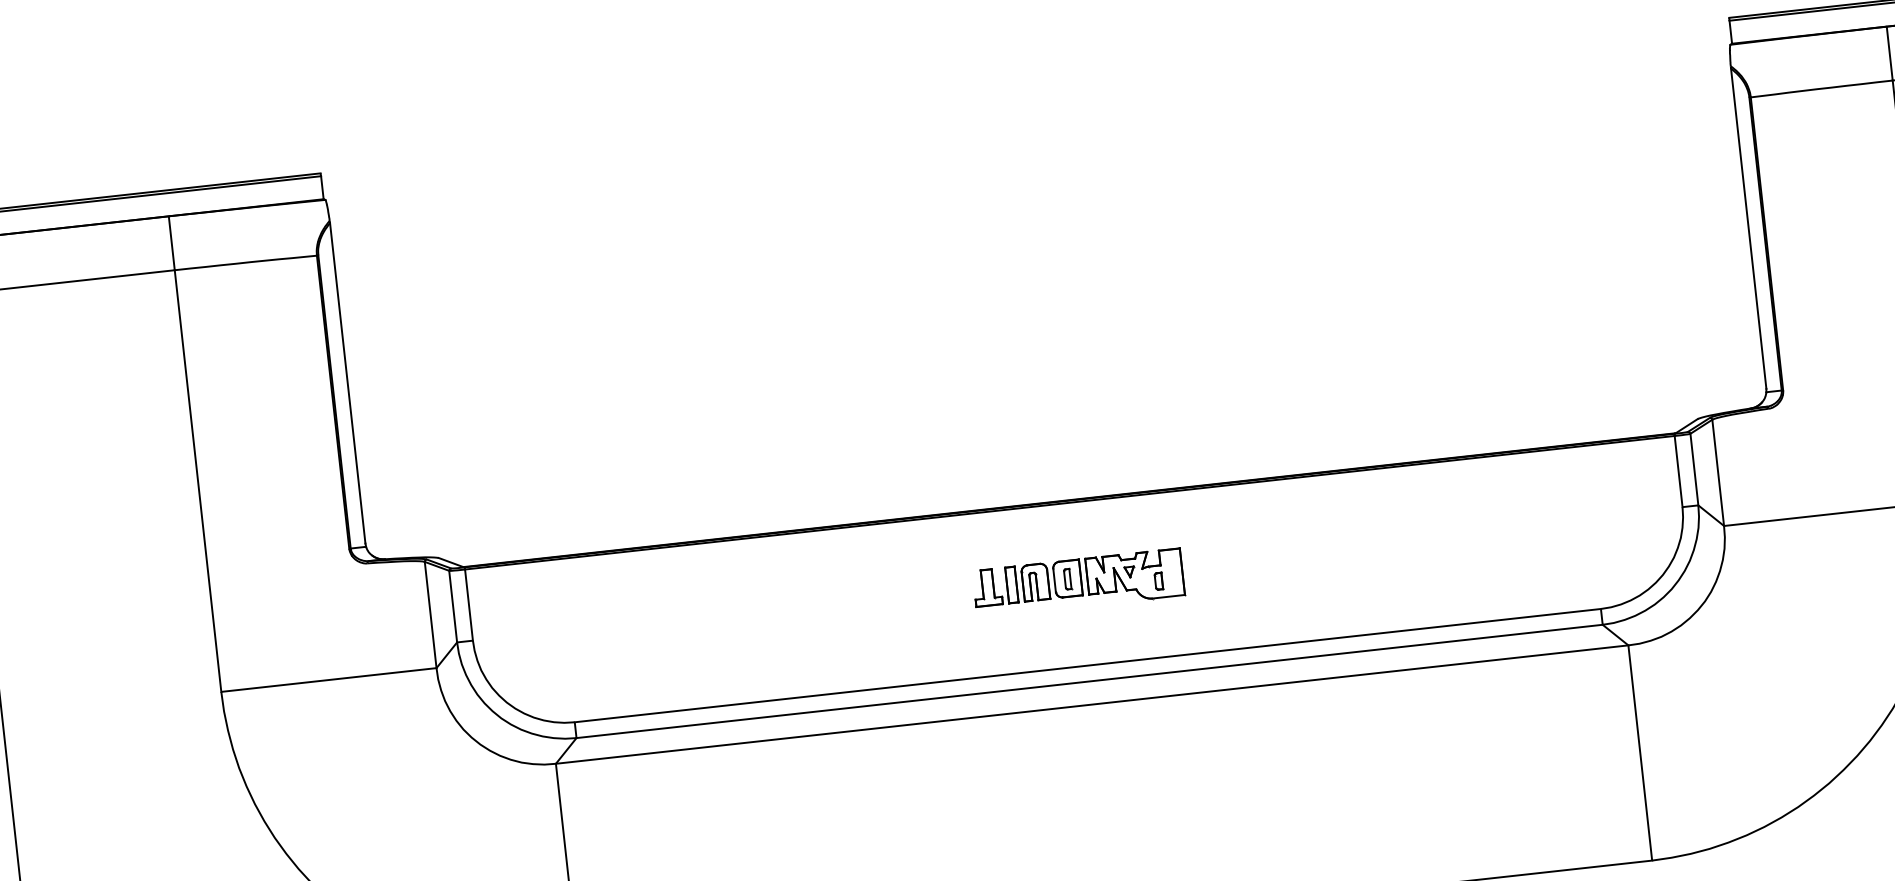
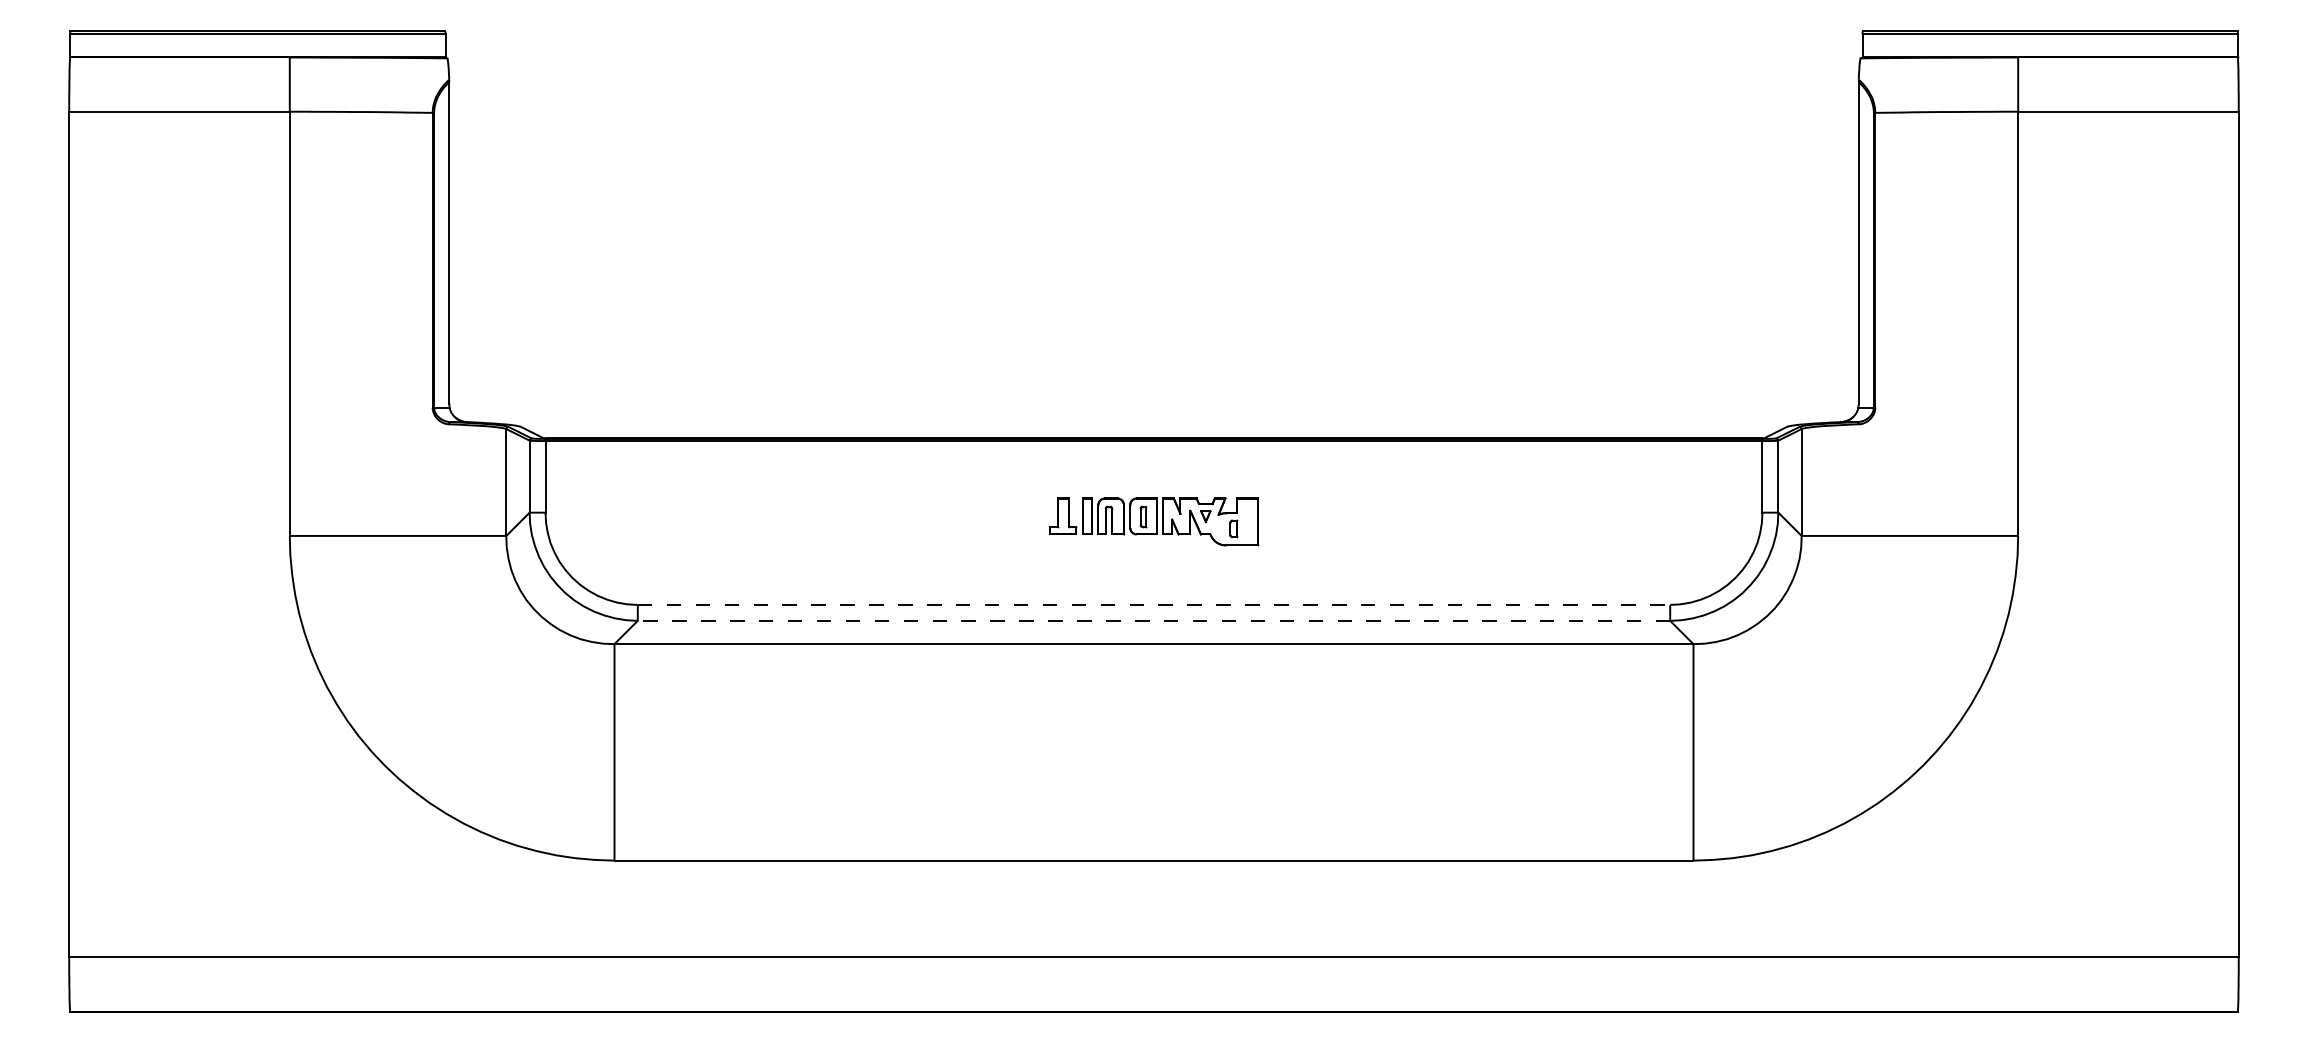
line: (1088, 665) -> (1154, 604), solid -> dashed
line: (1089, 681) -> (1153, 620), solid -> dashed

